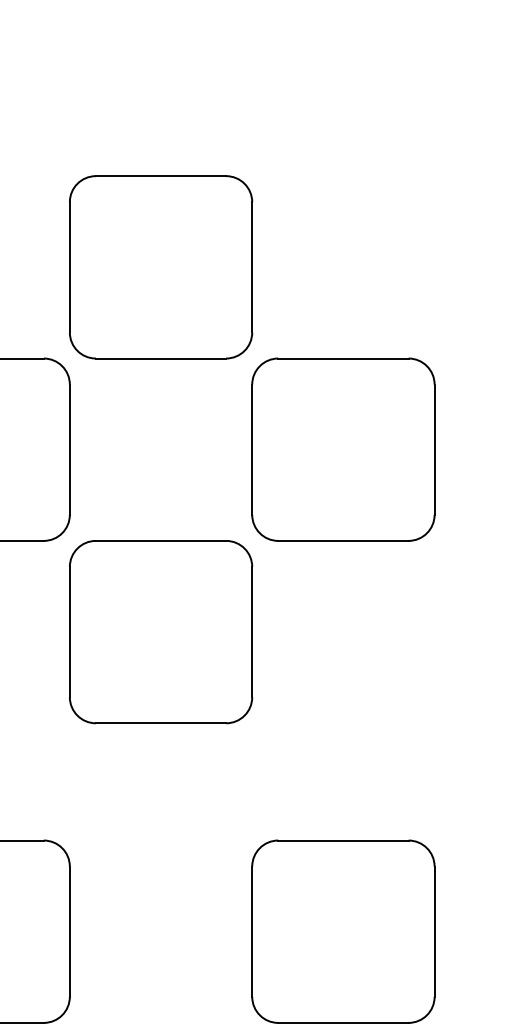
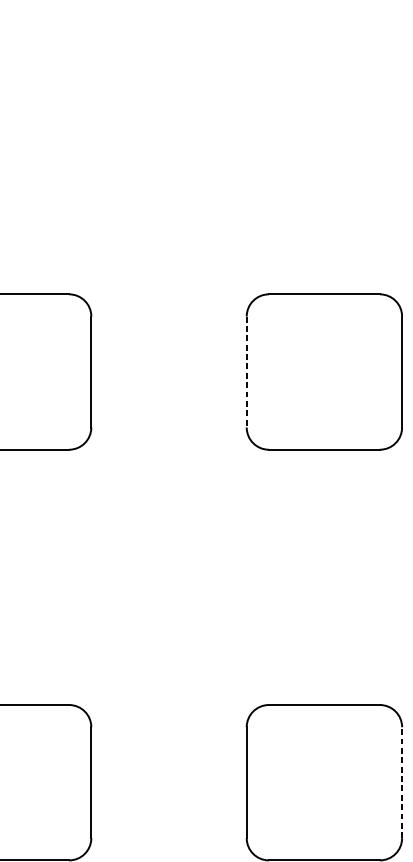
part: (161, 267) -> (169, 216), removed
line: (252, 450) -> (246, 372), solid -> dashed
part: (161, 632) -> (169, 527), removed
line: (434, 931) -> (402, 782), solid -> dashed

